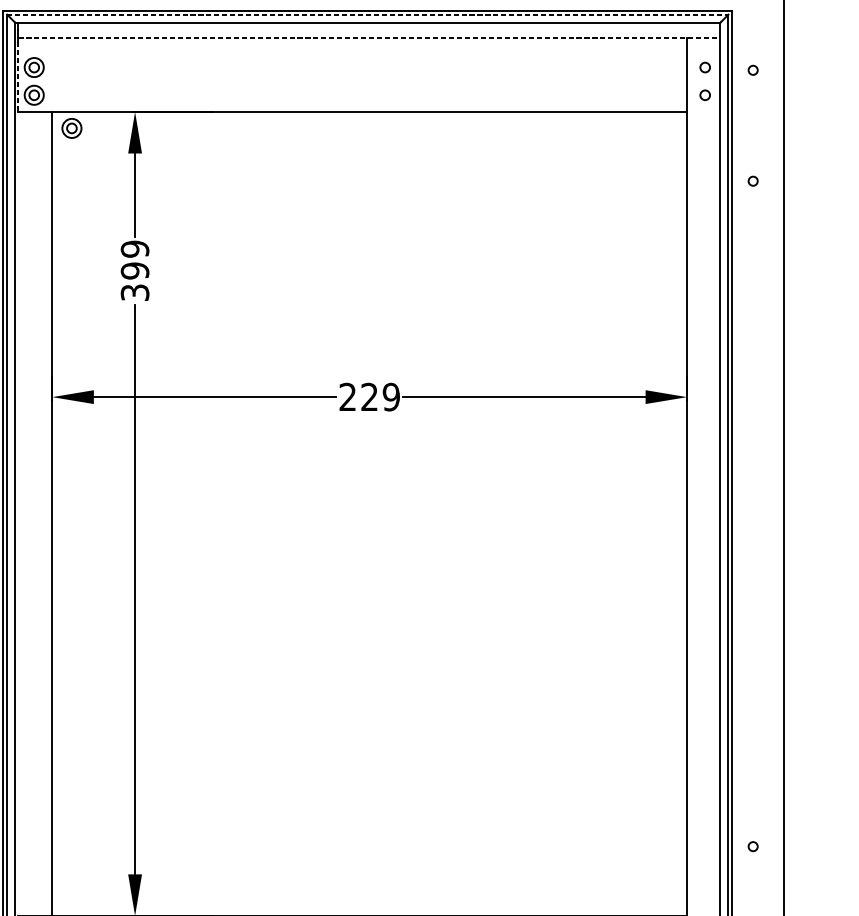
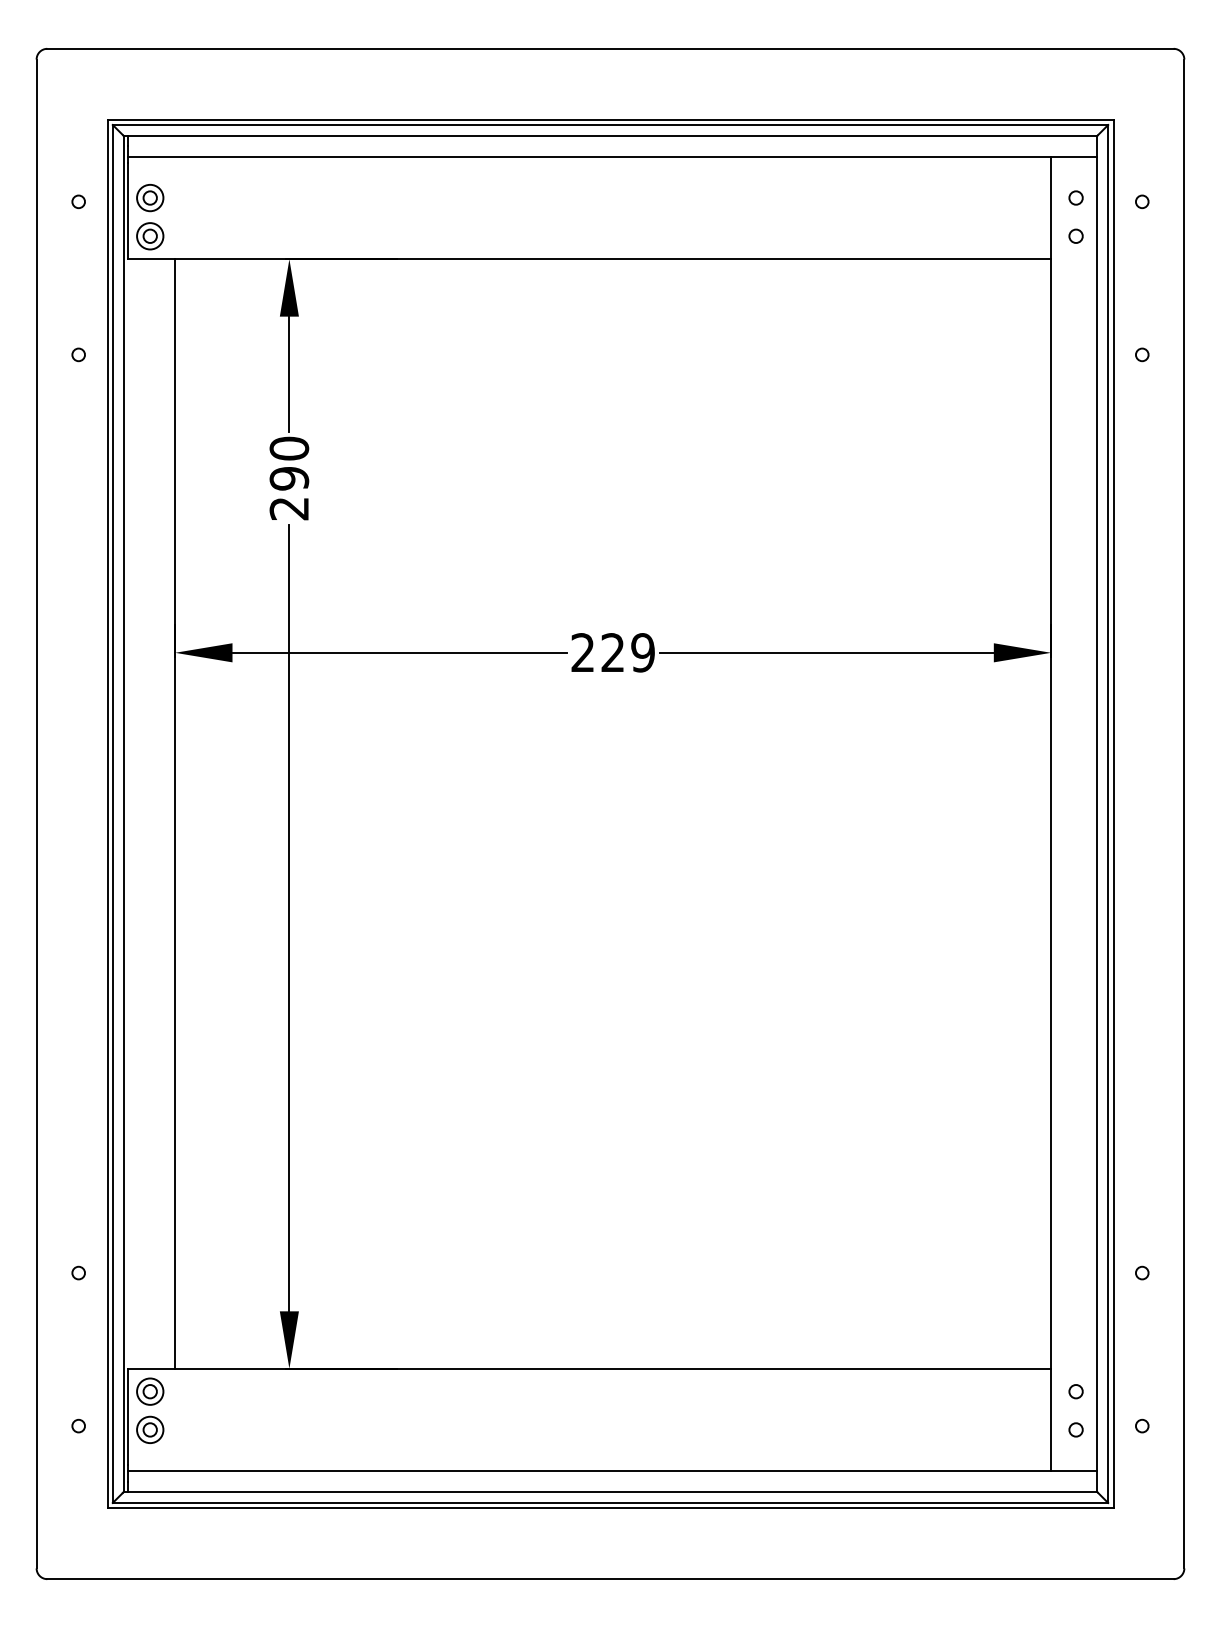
line: (367, 14) -> (610, 125), dashed -> solid
line: (369, 37) -> (613, 156), dashed -> solid
line: (18, 77) -> (128, 211), dashed -> solid
part: (72, 128) -> (202, 282), removed
text: (135, 270) -> (289, 478), 399 -> 290

